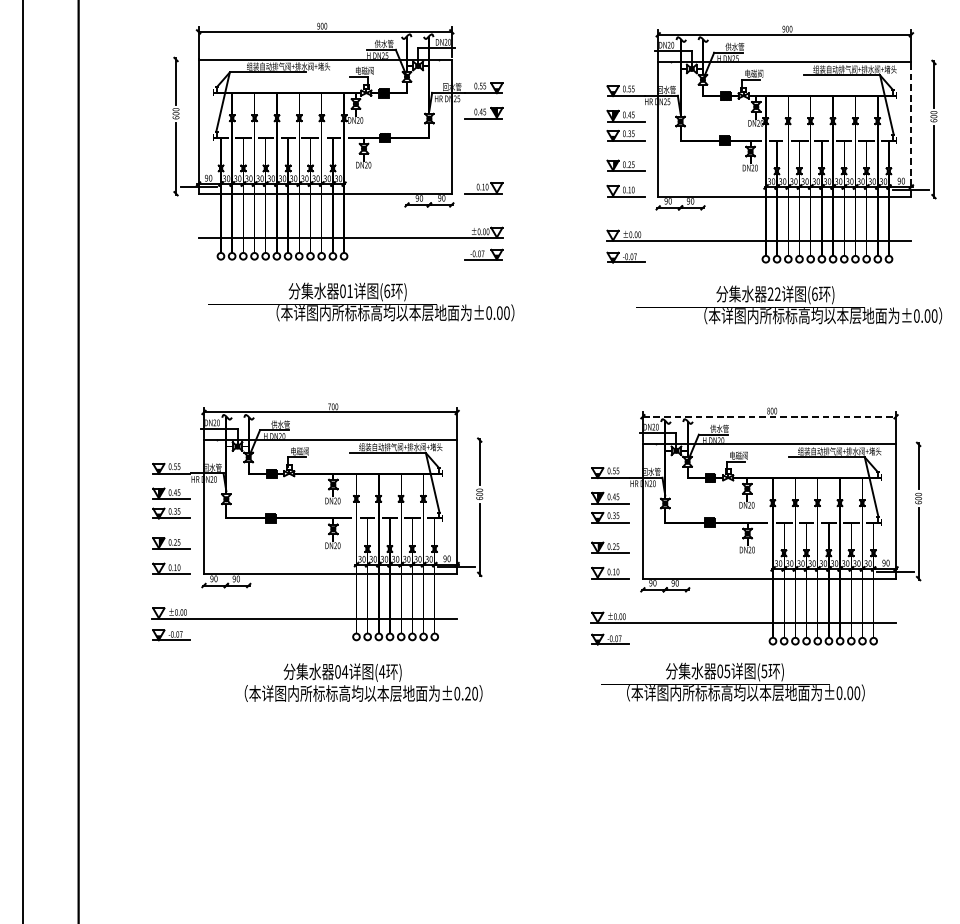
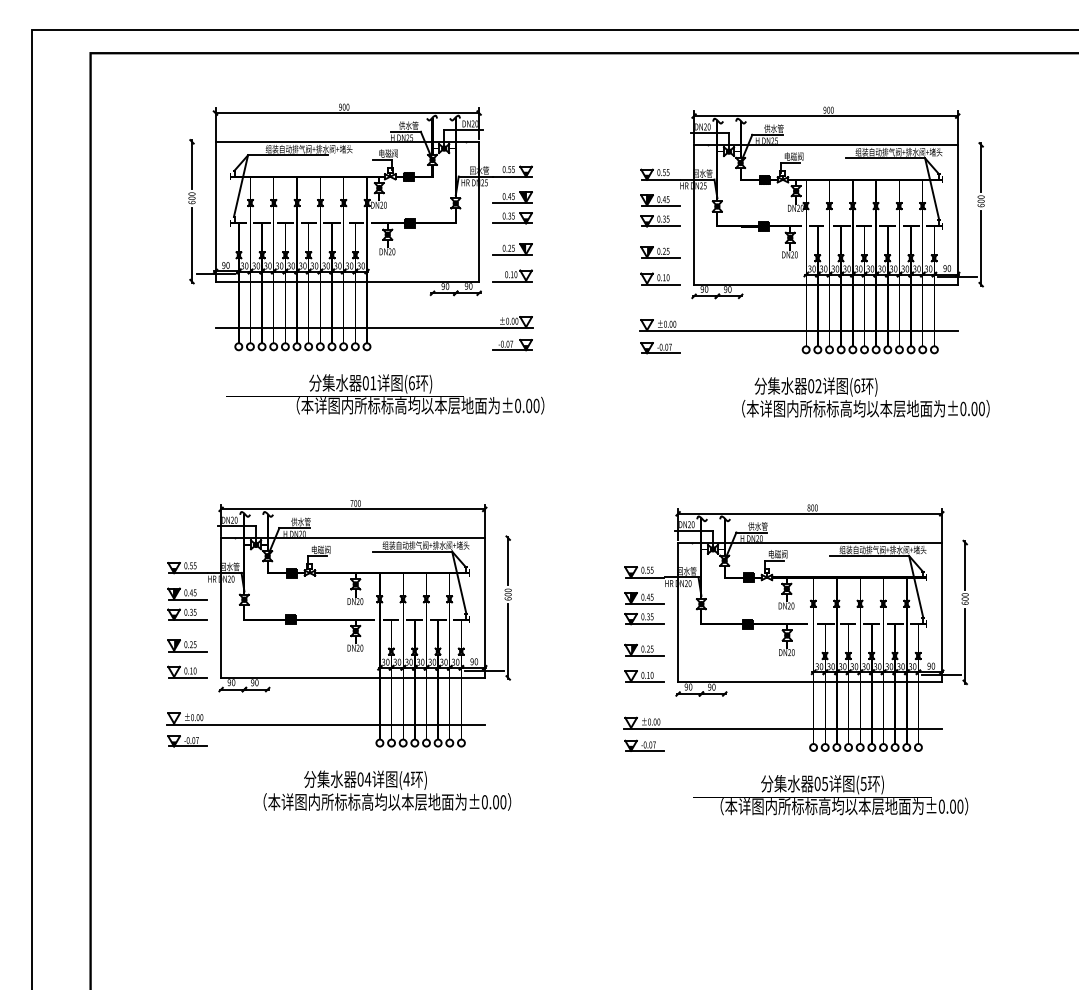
line: (911, 129) -> (957, 214), dashed -> solid
part: (483, 133) -> (512, 218), added
part: (483, 162) -> (512, 249), added
text: (770, 294) -> (811, 386), 22 -> 02
line: (769, 416) -> (809, 513), dashed -> solid
text: (732, 682) -> (830, 795), moved
text: (467, 693) -> (495, 802), ±0.20 -> ±0.00

